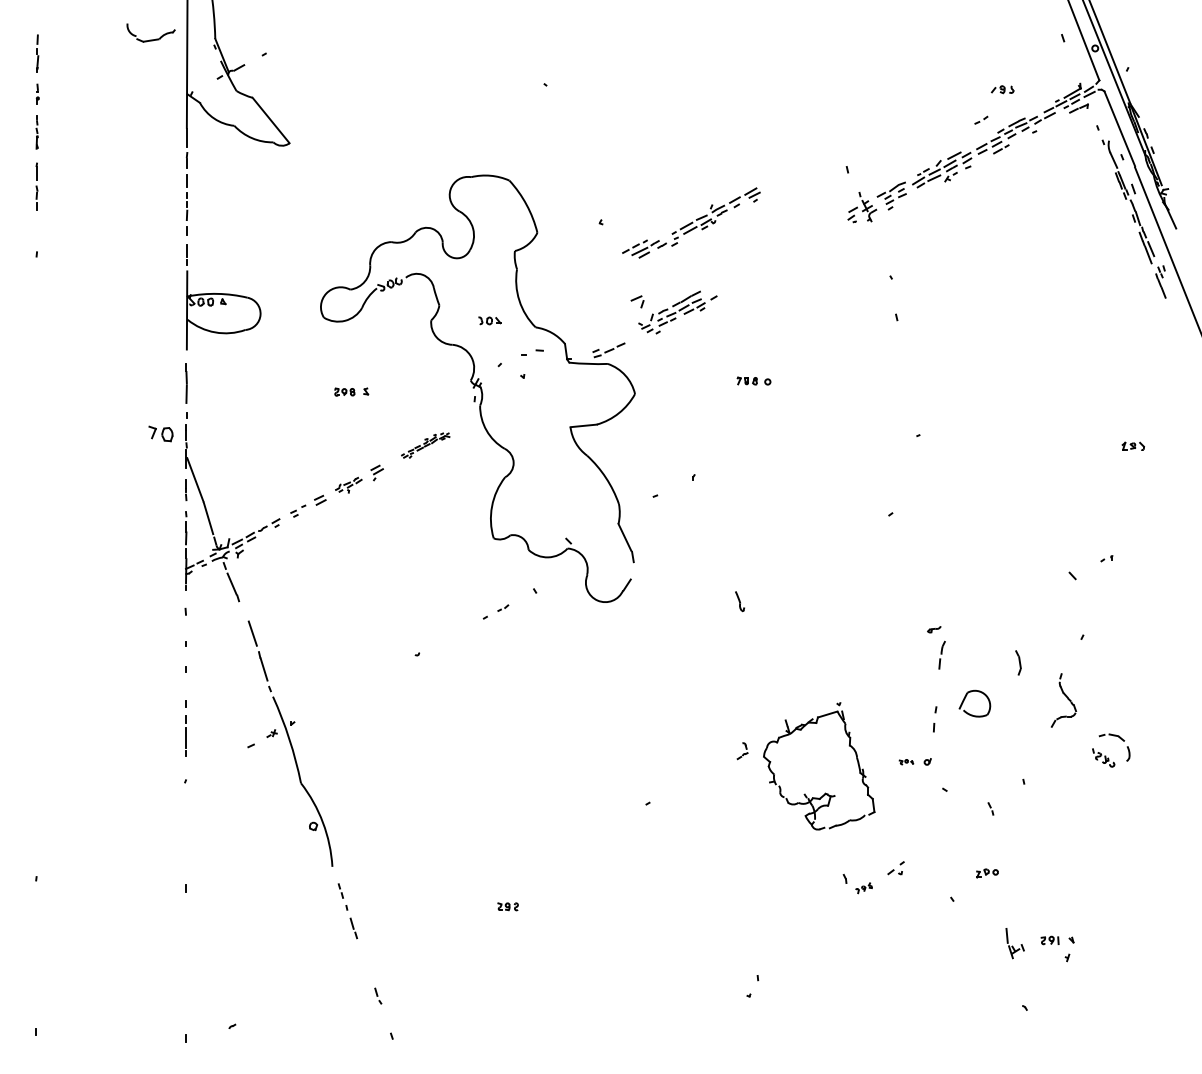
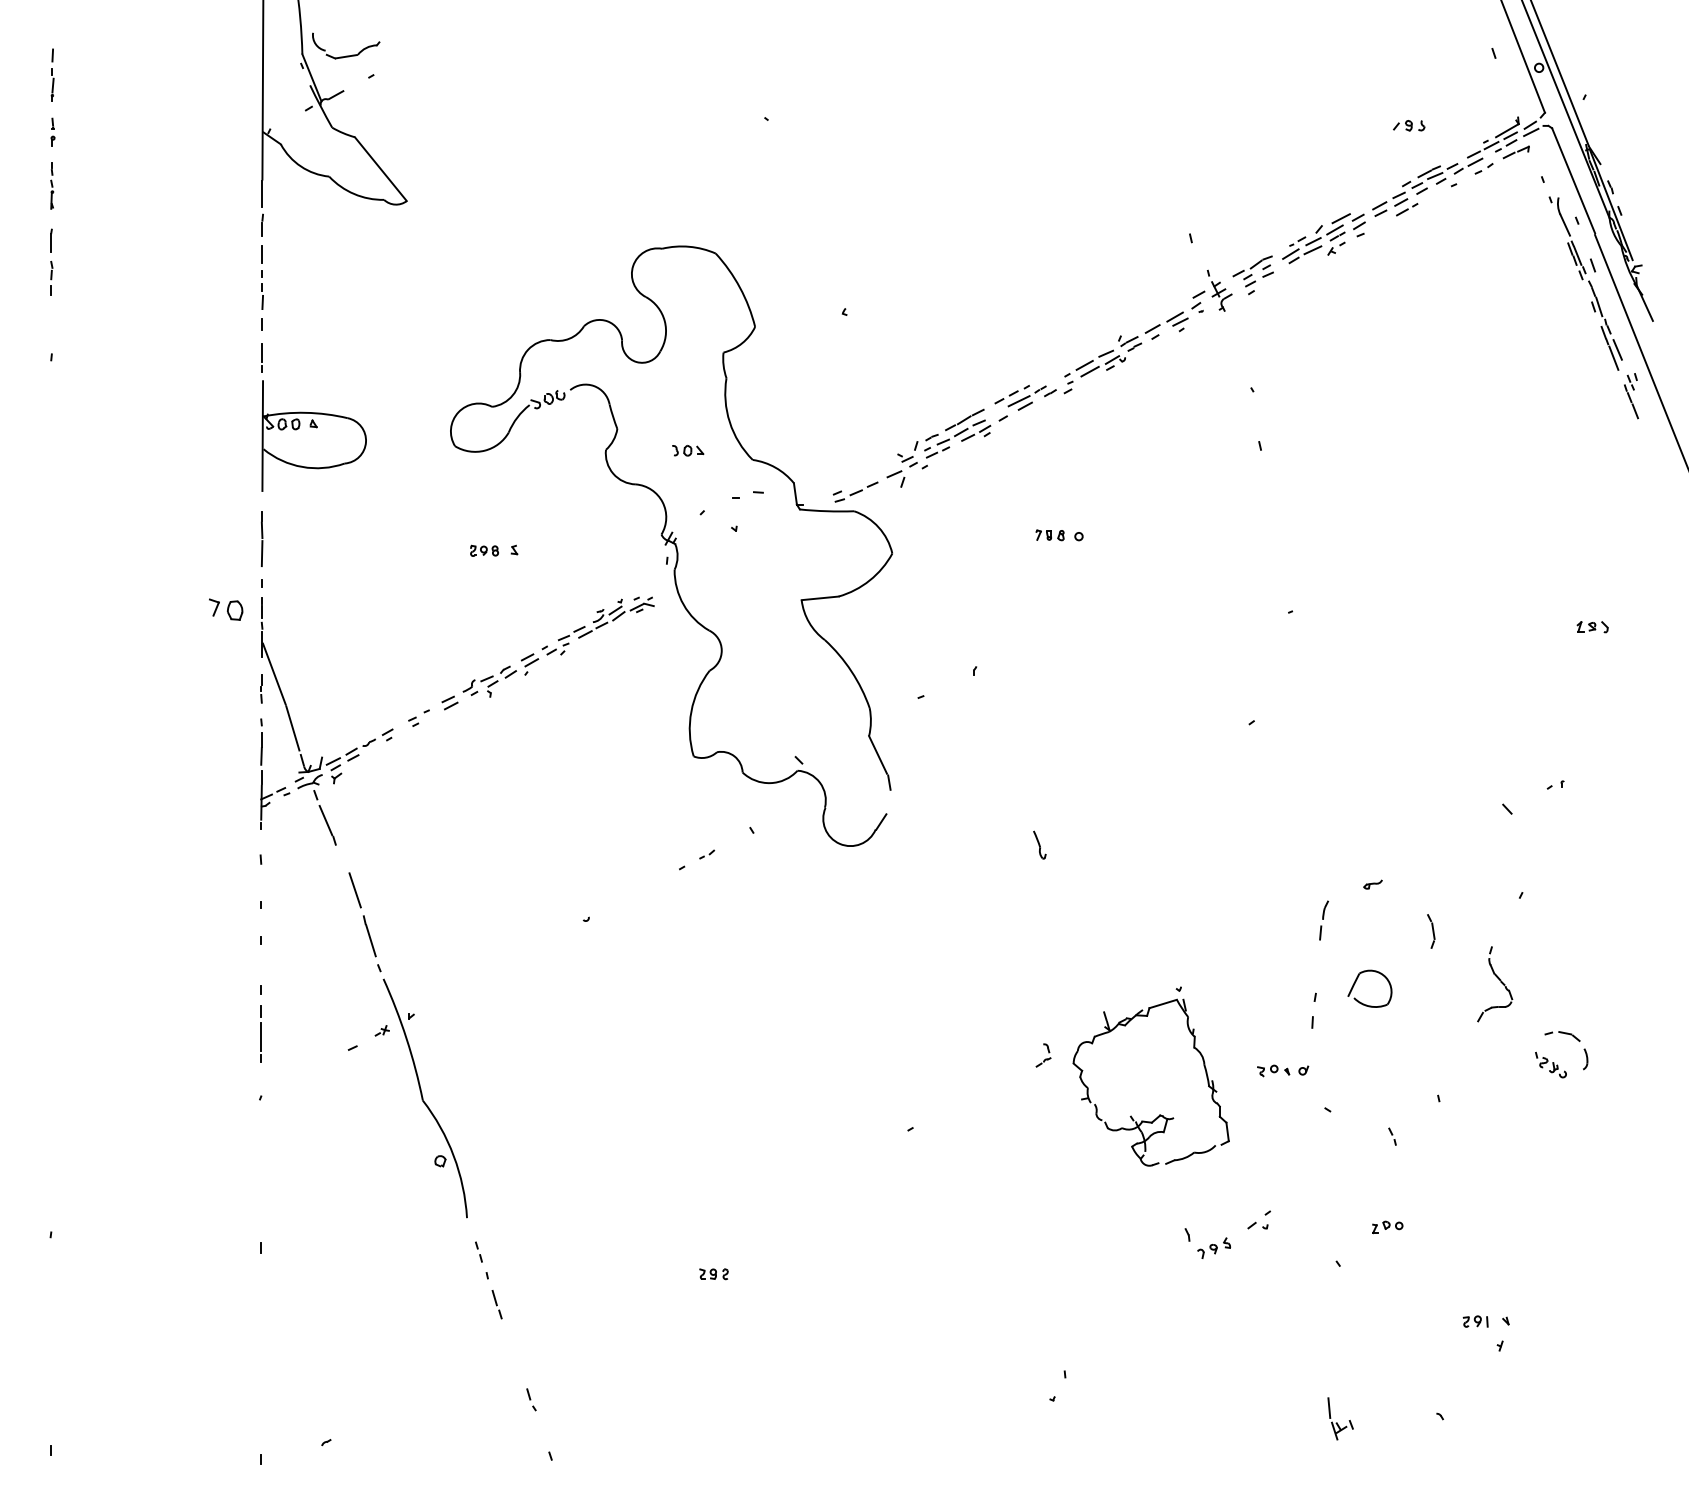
part: (151, 39) -> (346, 55), moved
part: (980, 120) -> (1483, 168), moved
part: (691, 222) -> (1091, 360), moved
part: (637, 301) -> (895, 478), moved
part: (425, 445) -> (597, 625), size x1.67
part: (348, 485) -> (489, 681), size x1.43
part: (933, 629) -> (1372, 884), moved
part: (906, 761) -> (1273, 1070), size x1.67
part: (863, 887) -> (1213, 1247), size x1.43
part: (1015, 943) -> (1340, 1418), moved

